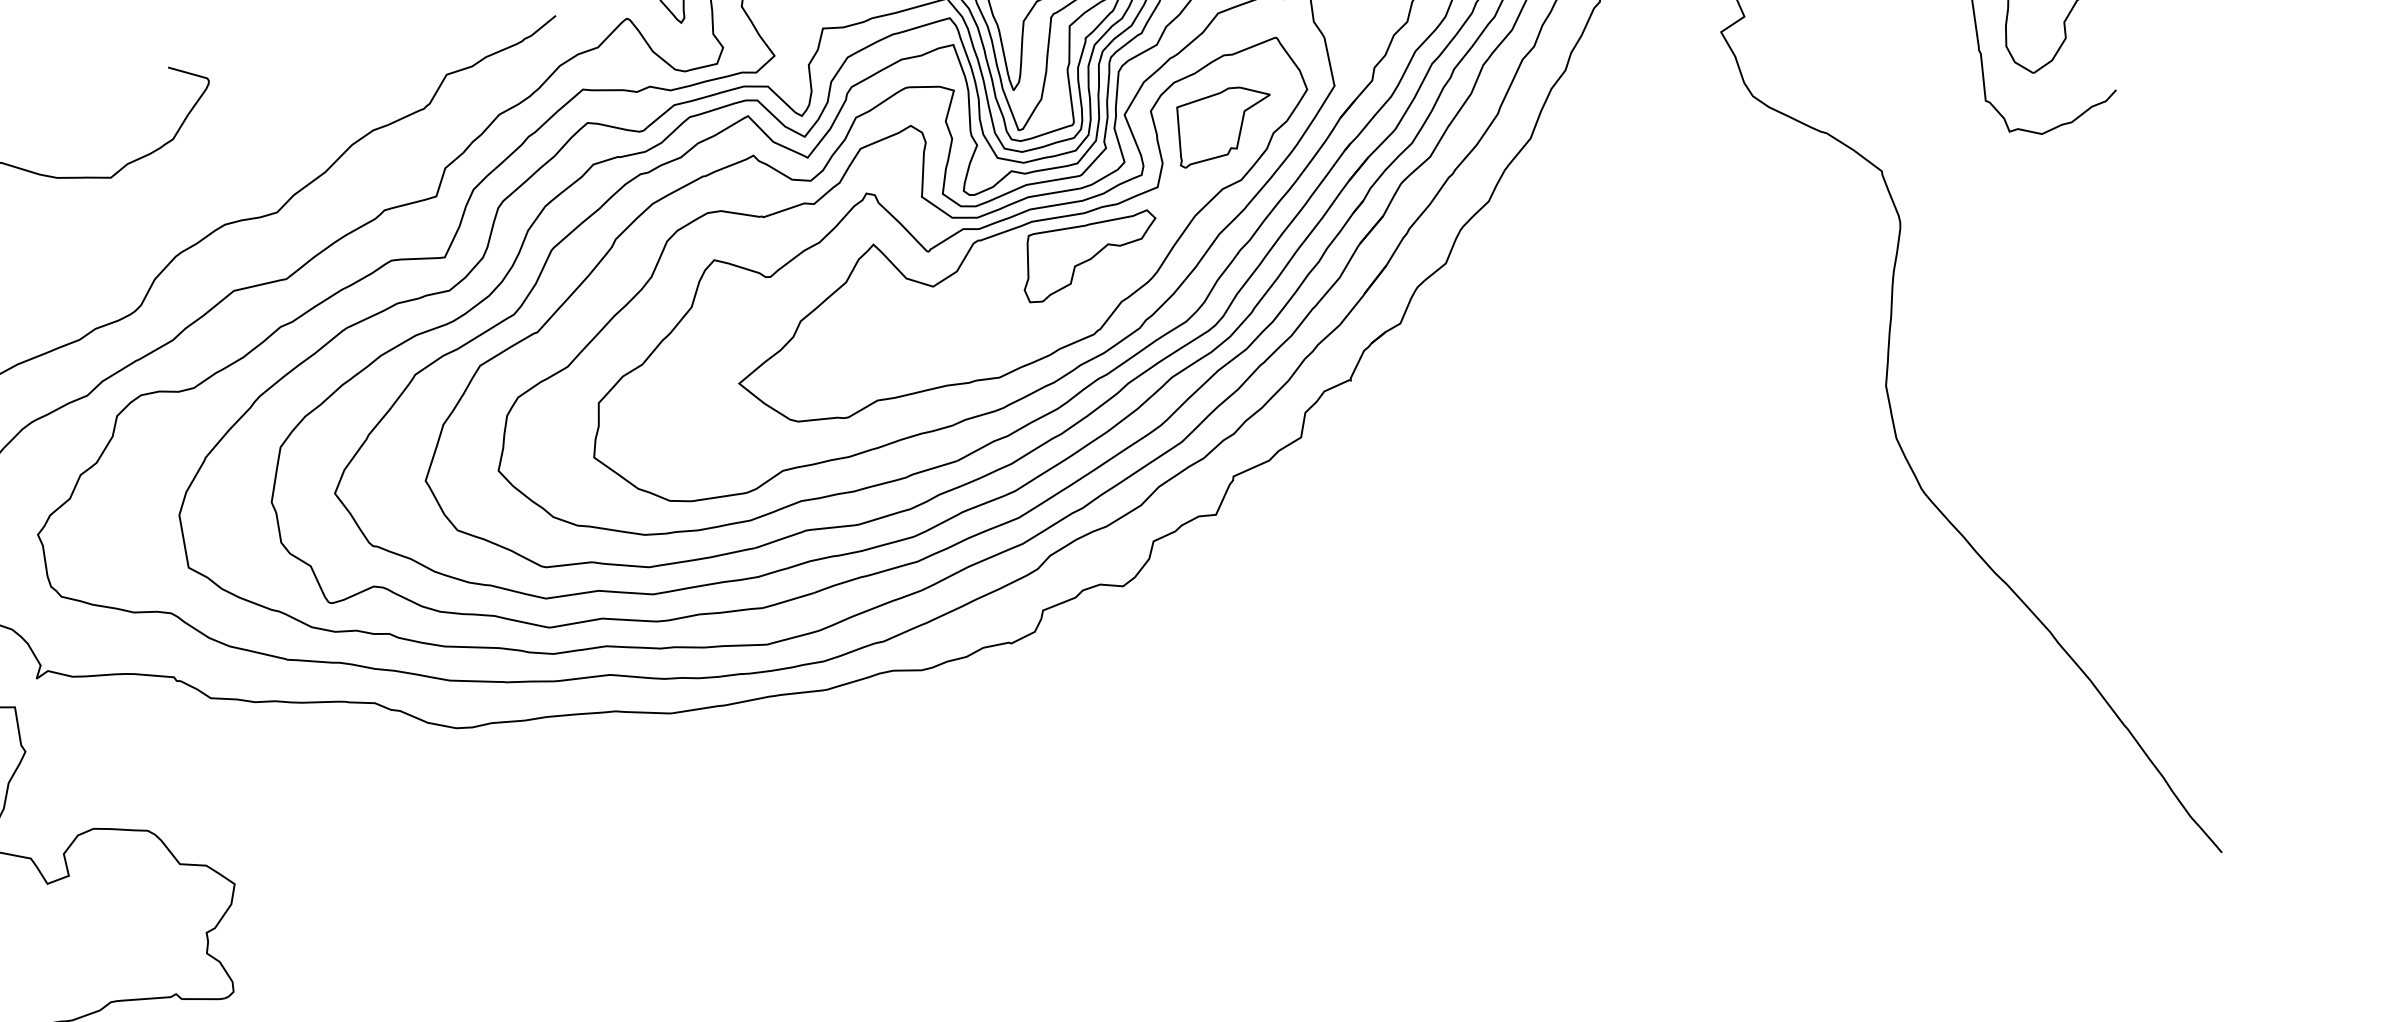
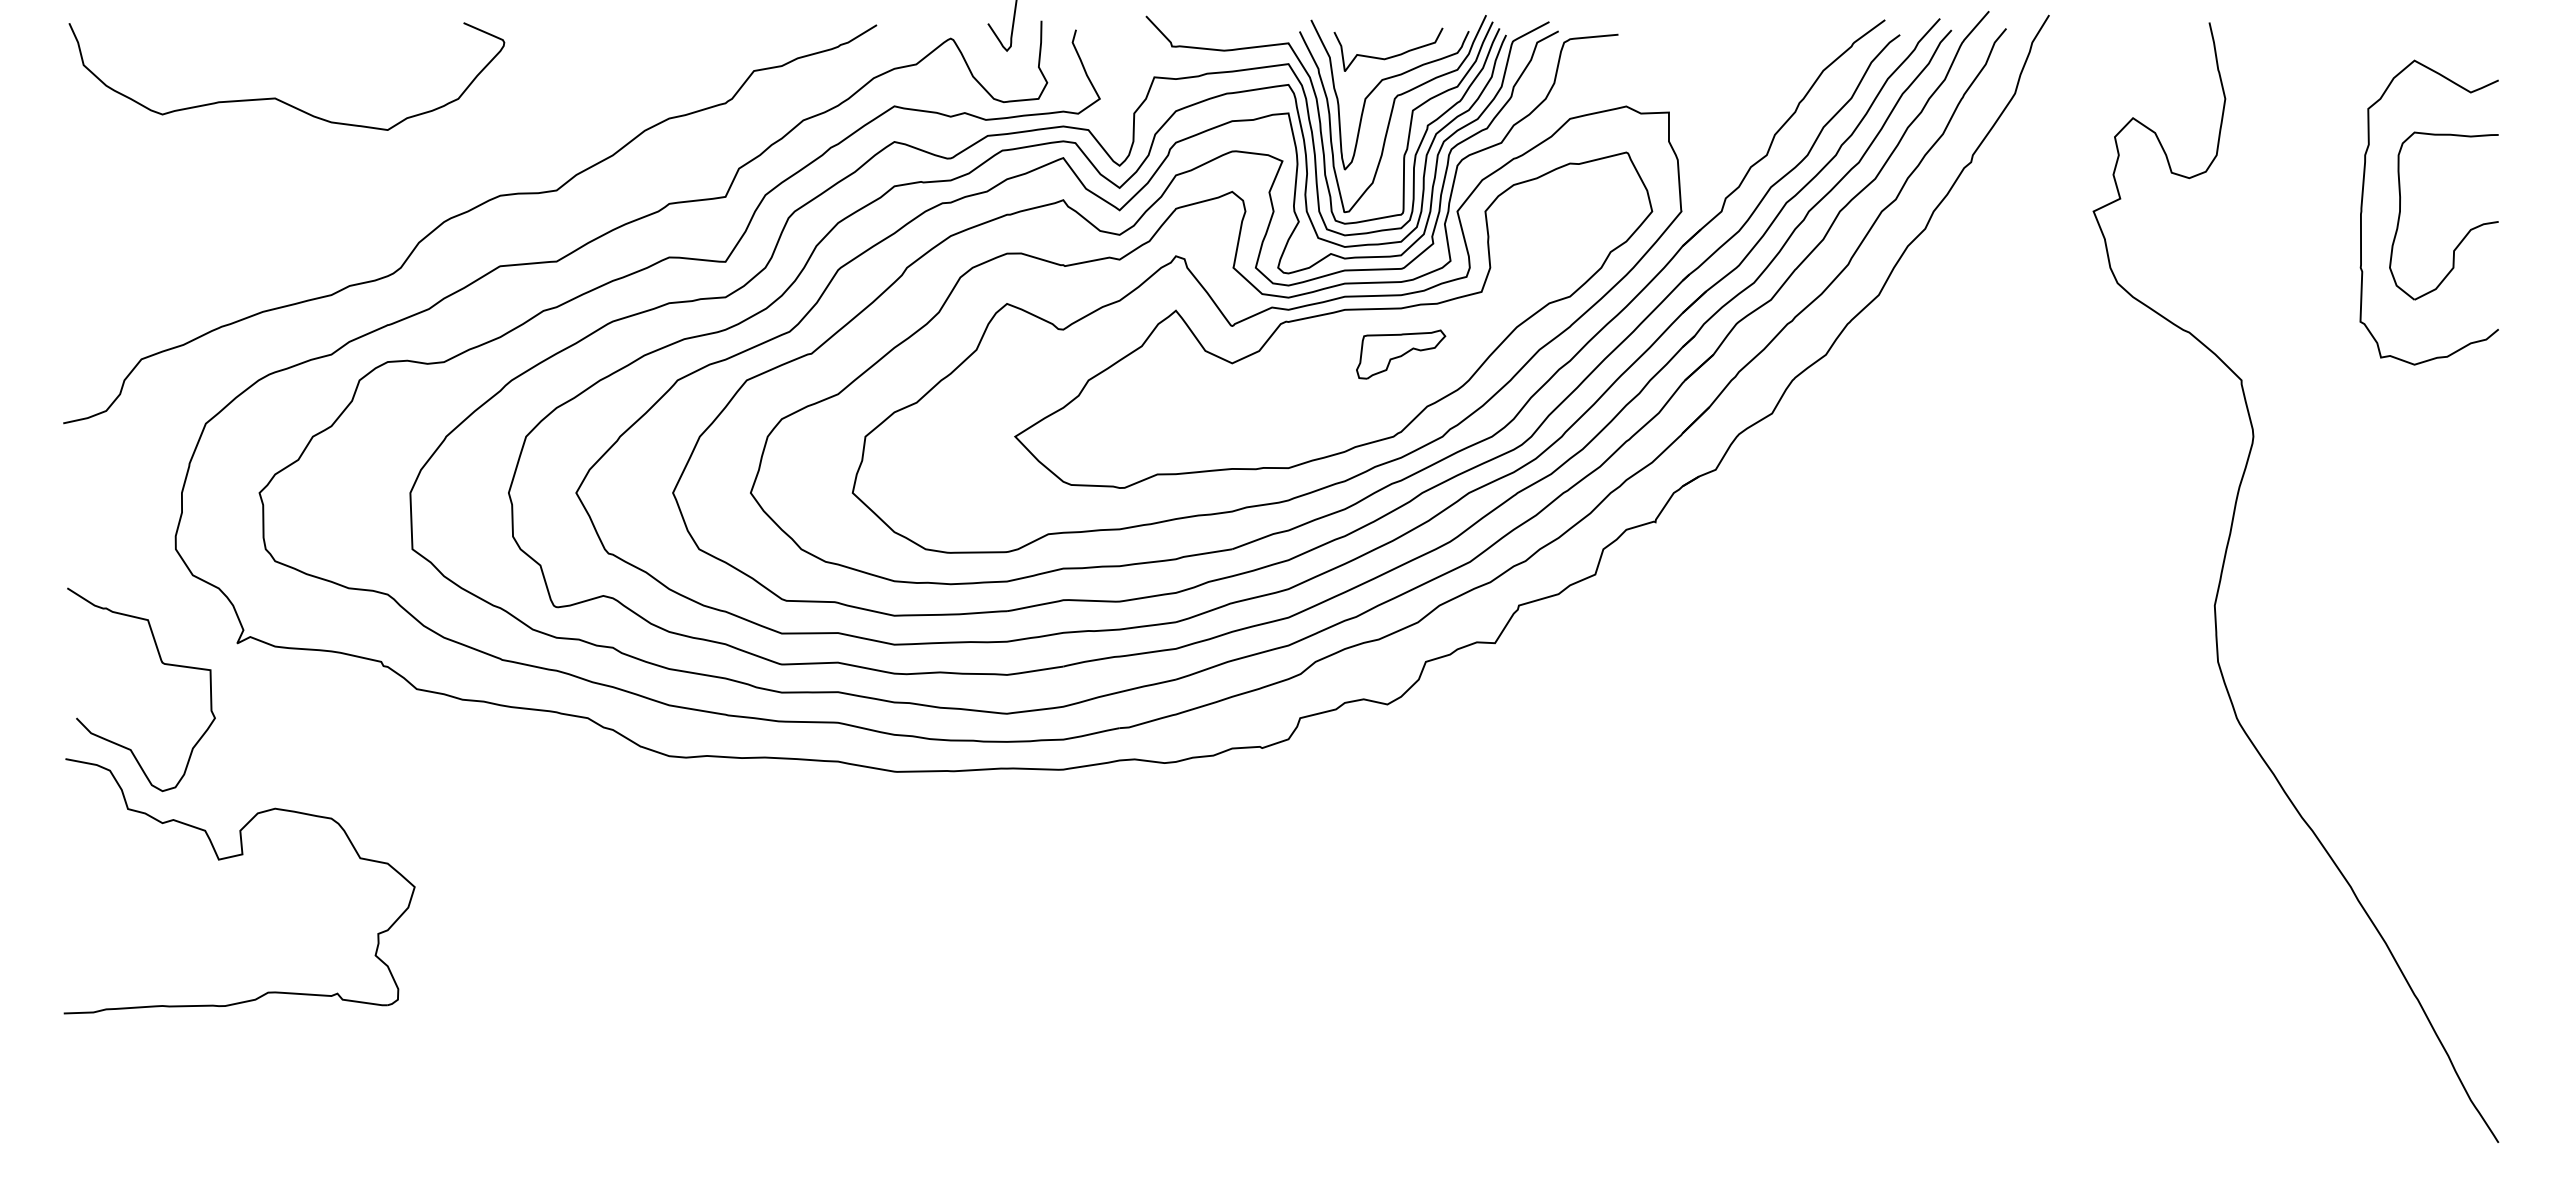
part: (1224, 125) -> (1560, 237), removed
part: (1089, 256) -> (1400, 354), size x0.6

